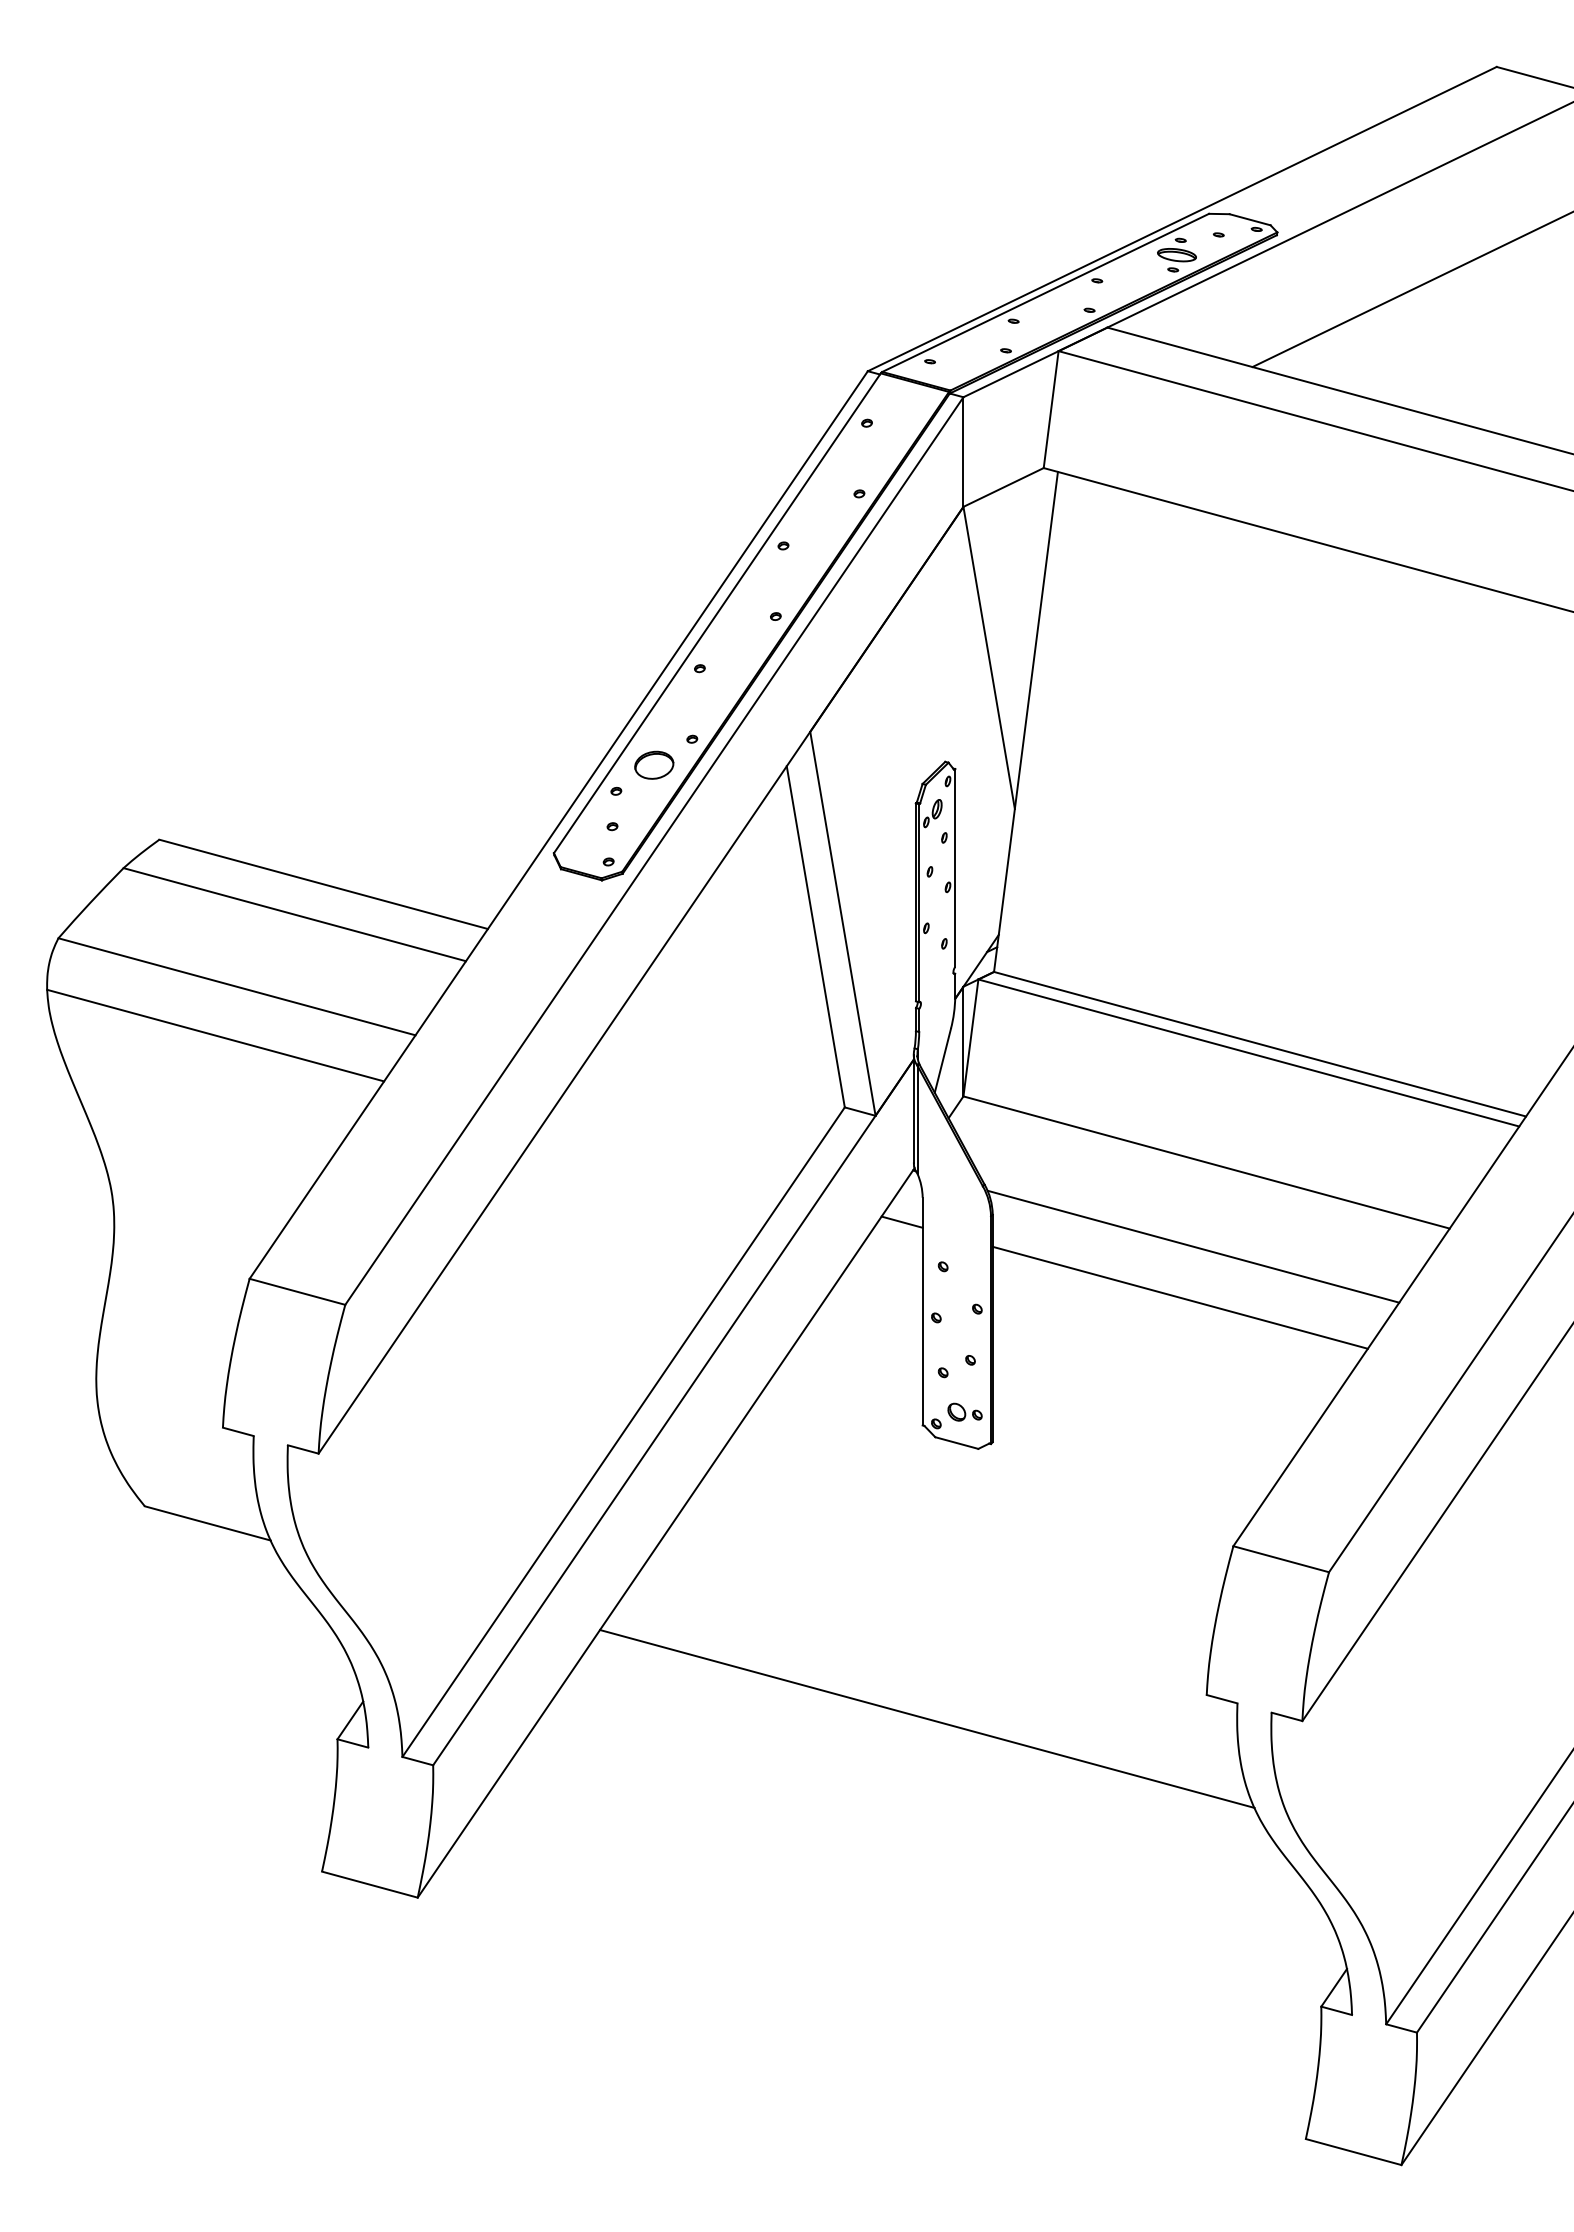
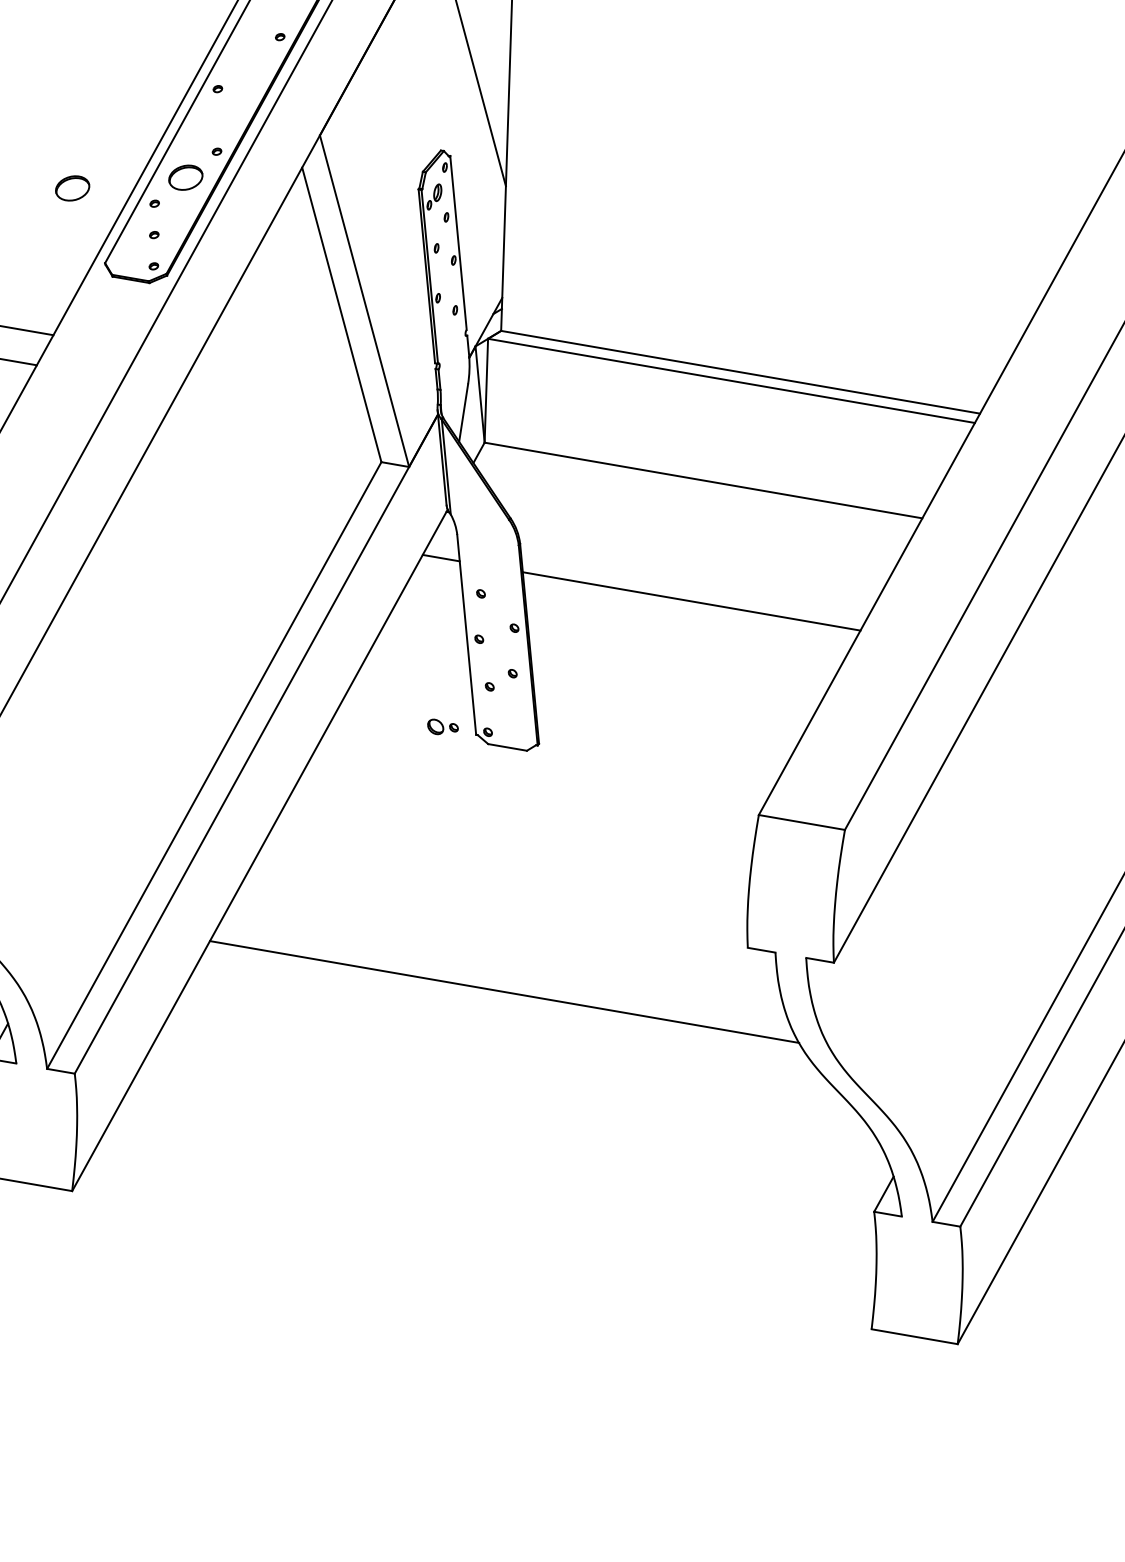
part: (525, 764) -> (72, 187), added
line: (1193, 1246) -> (698, 555), removed
part: (964, 1411) -> (442, 725), moved

